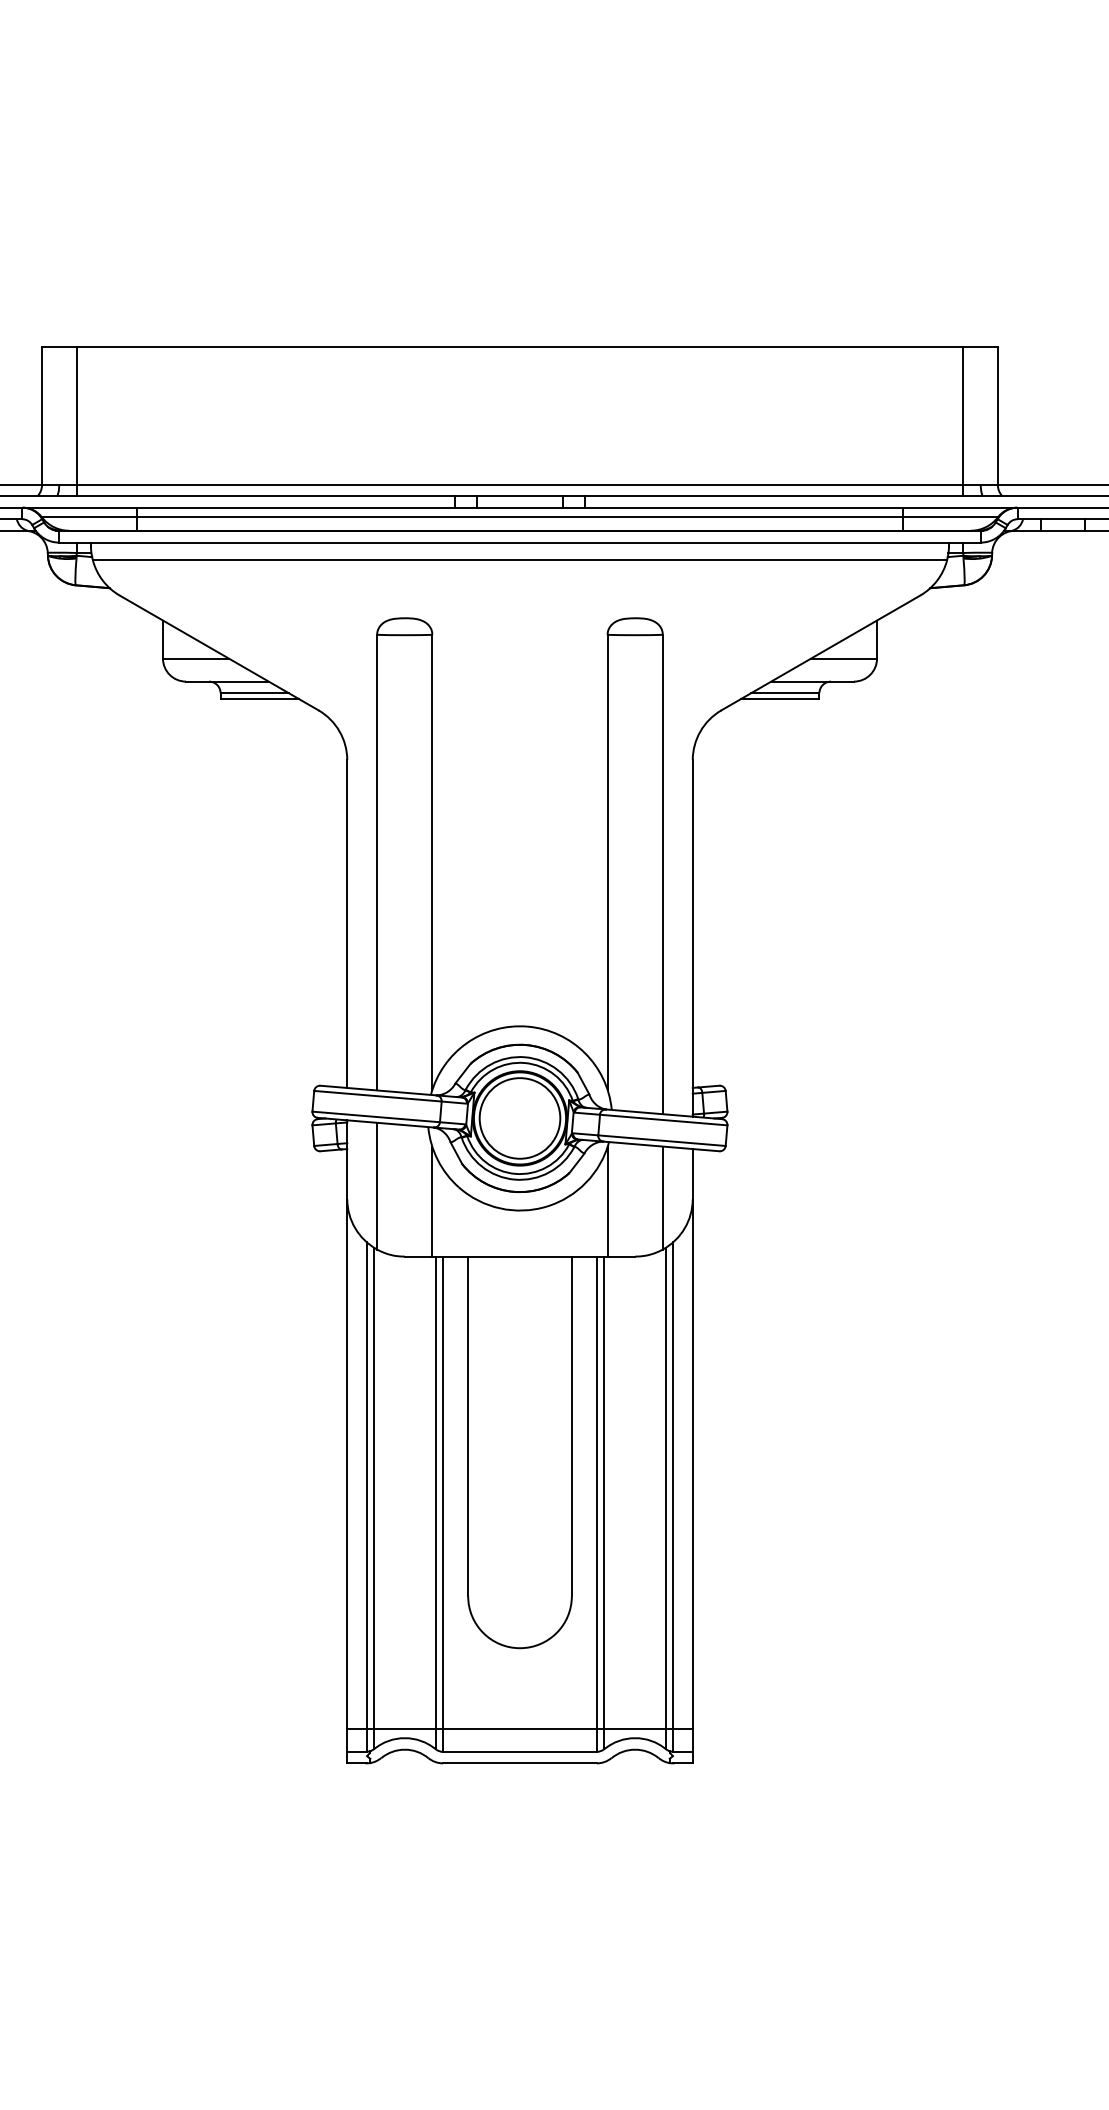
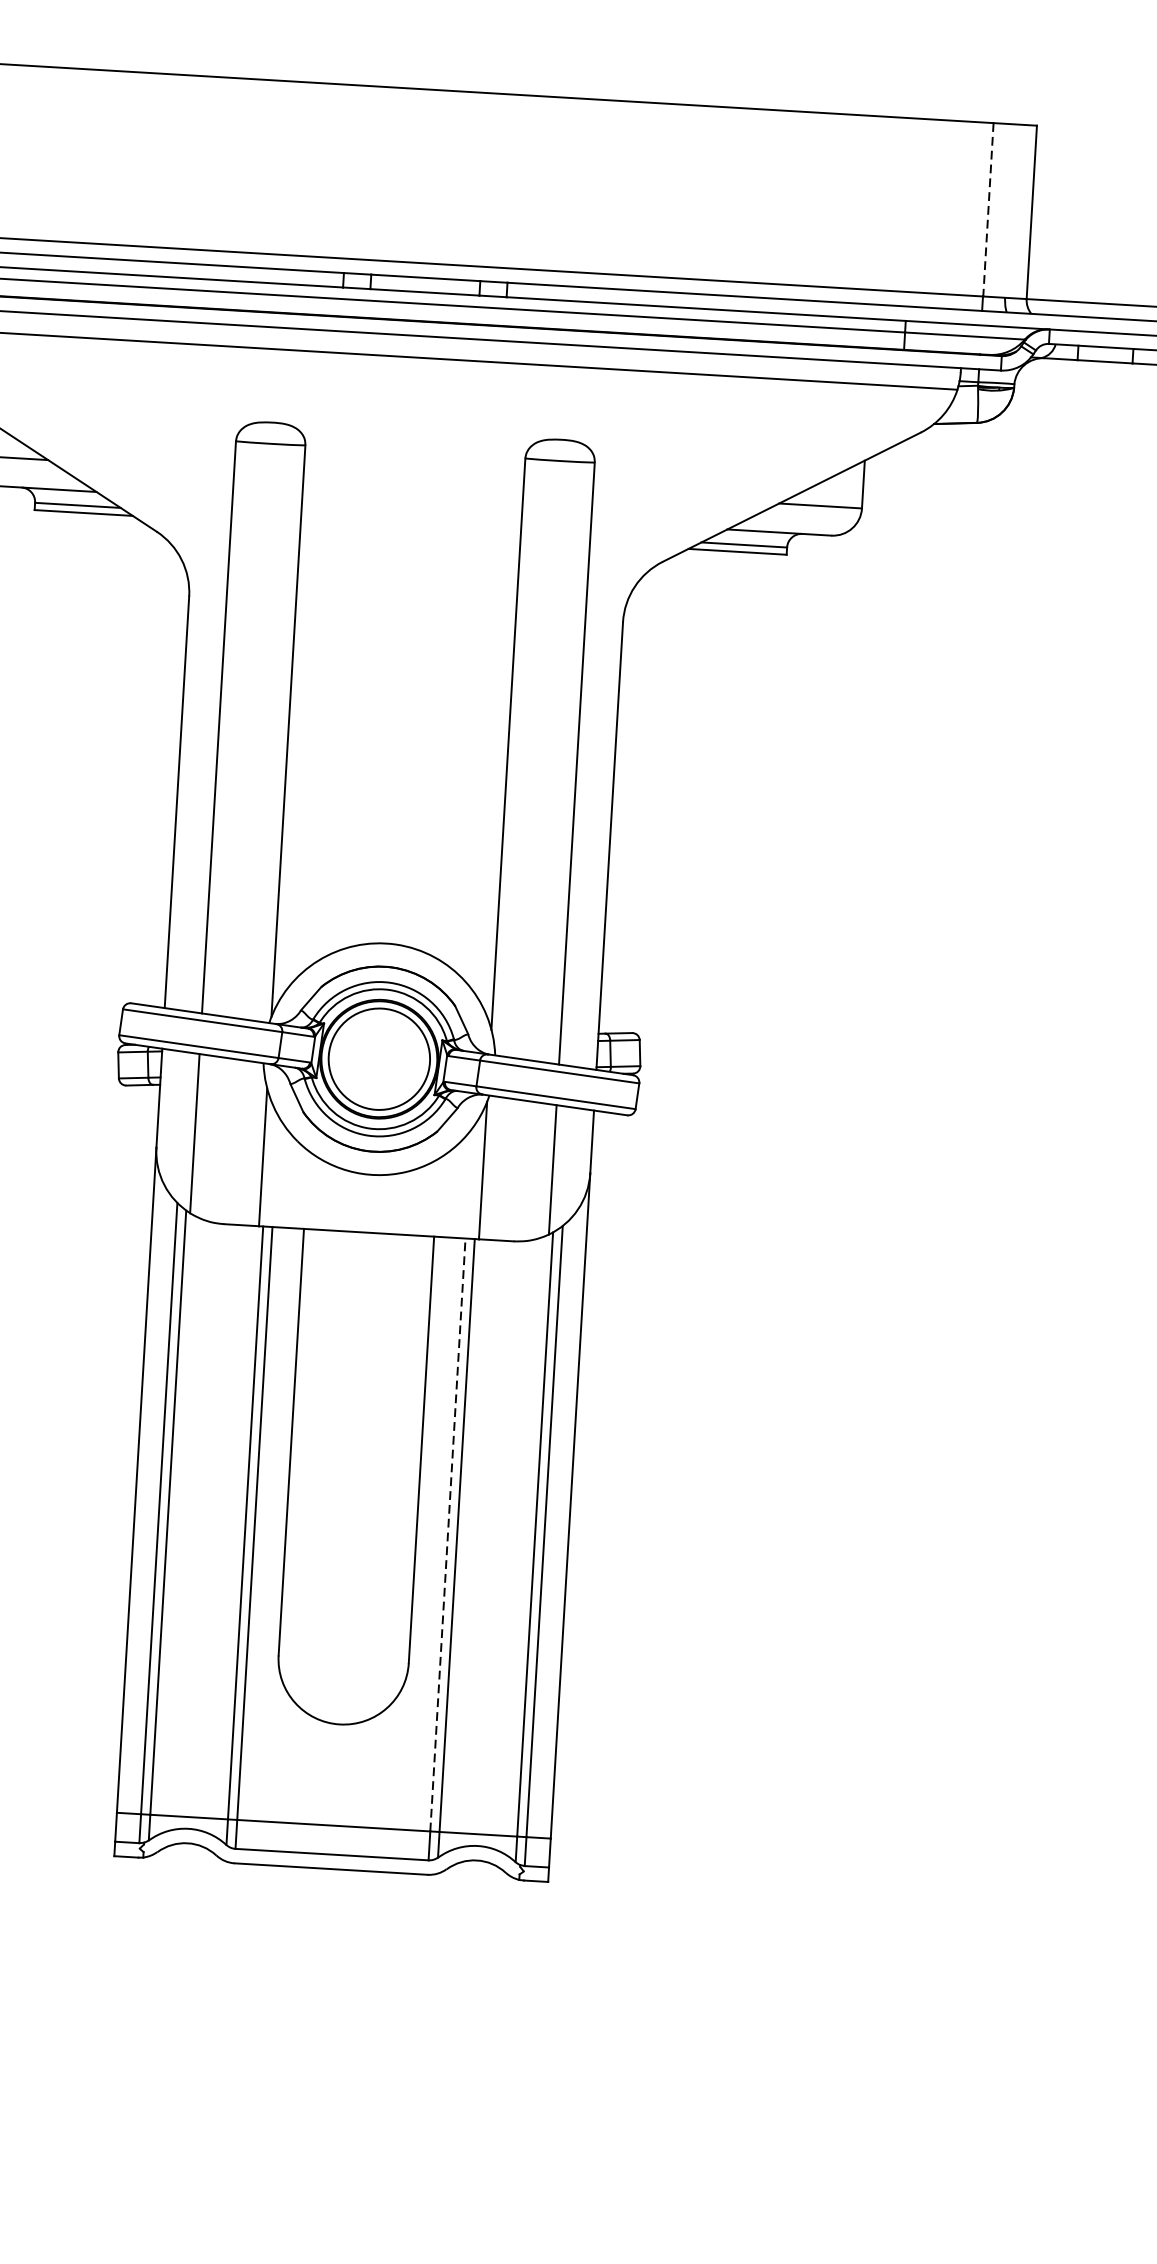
line: (963, 416) -> (988, 210), solid -> dashed
line: (596, 1492) -> (447, 1534), solid -> dashed

